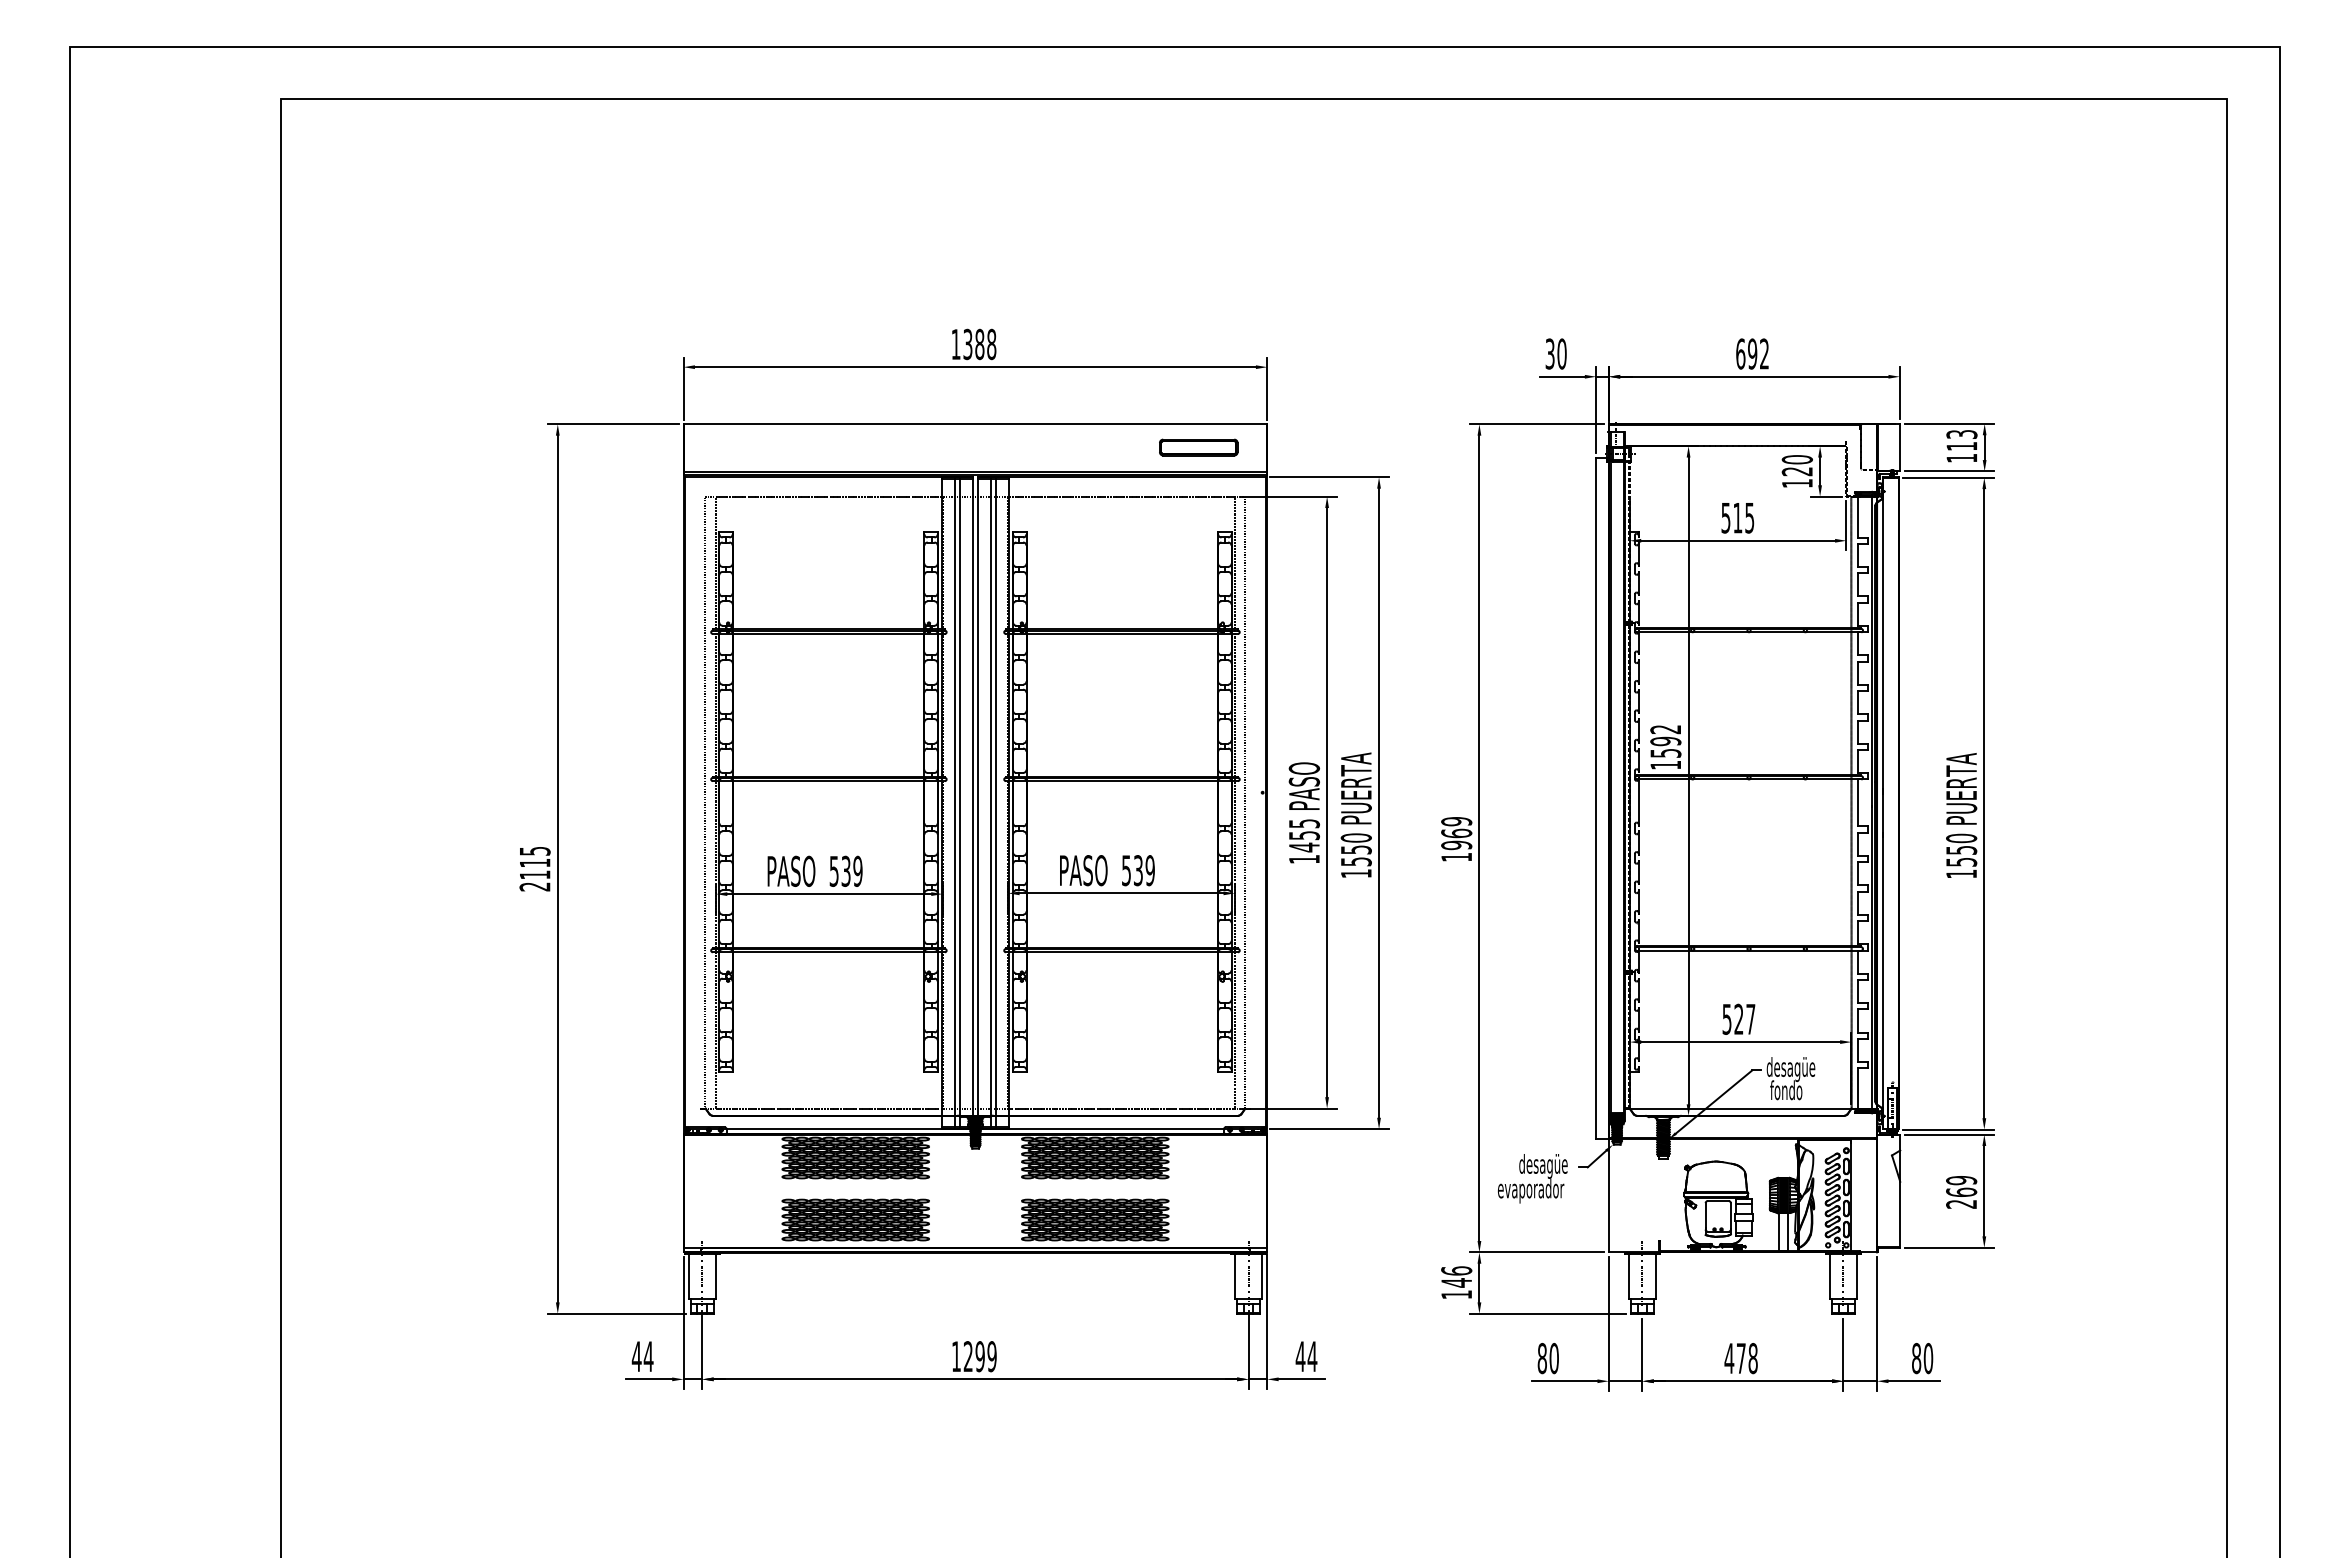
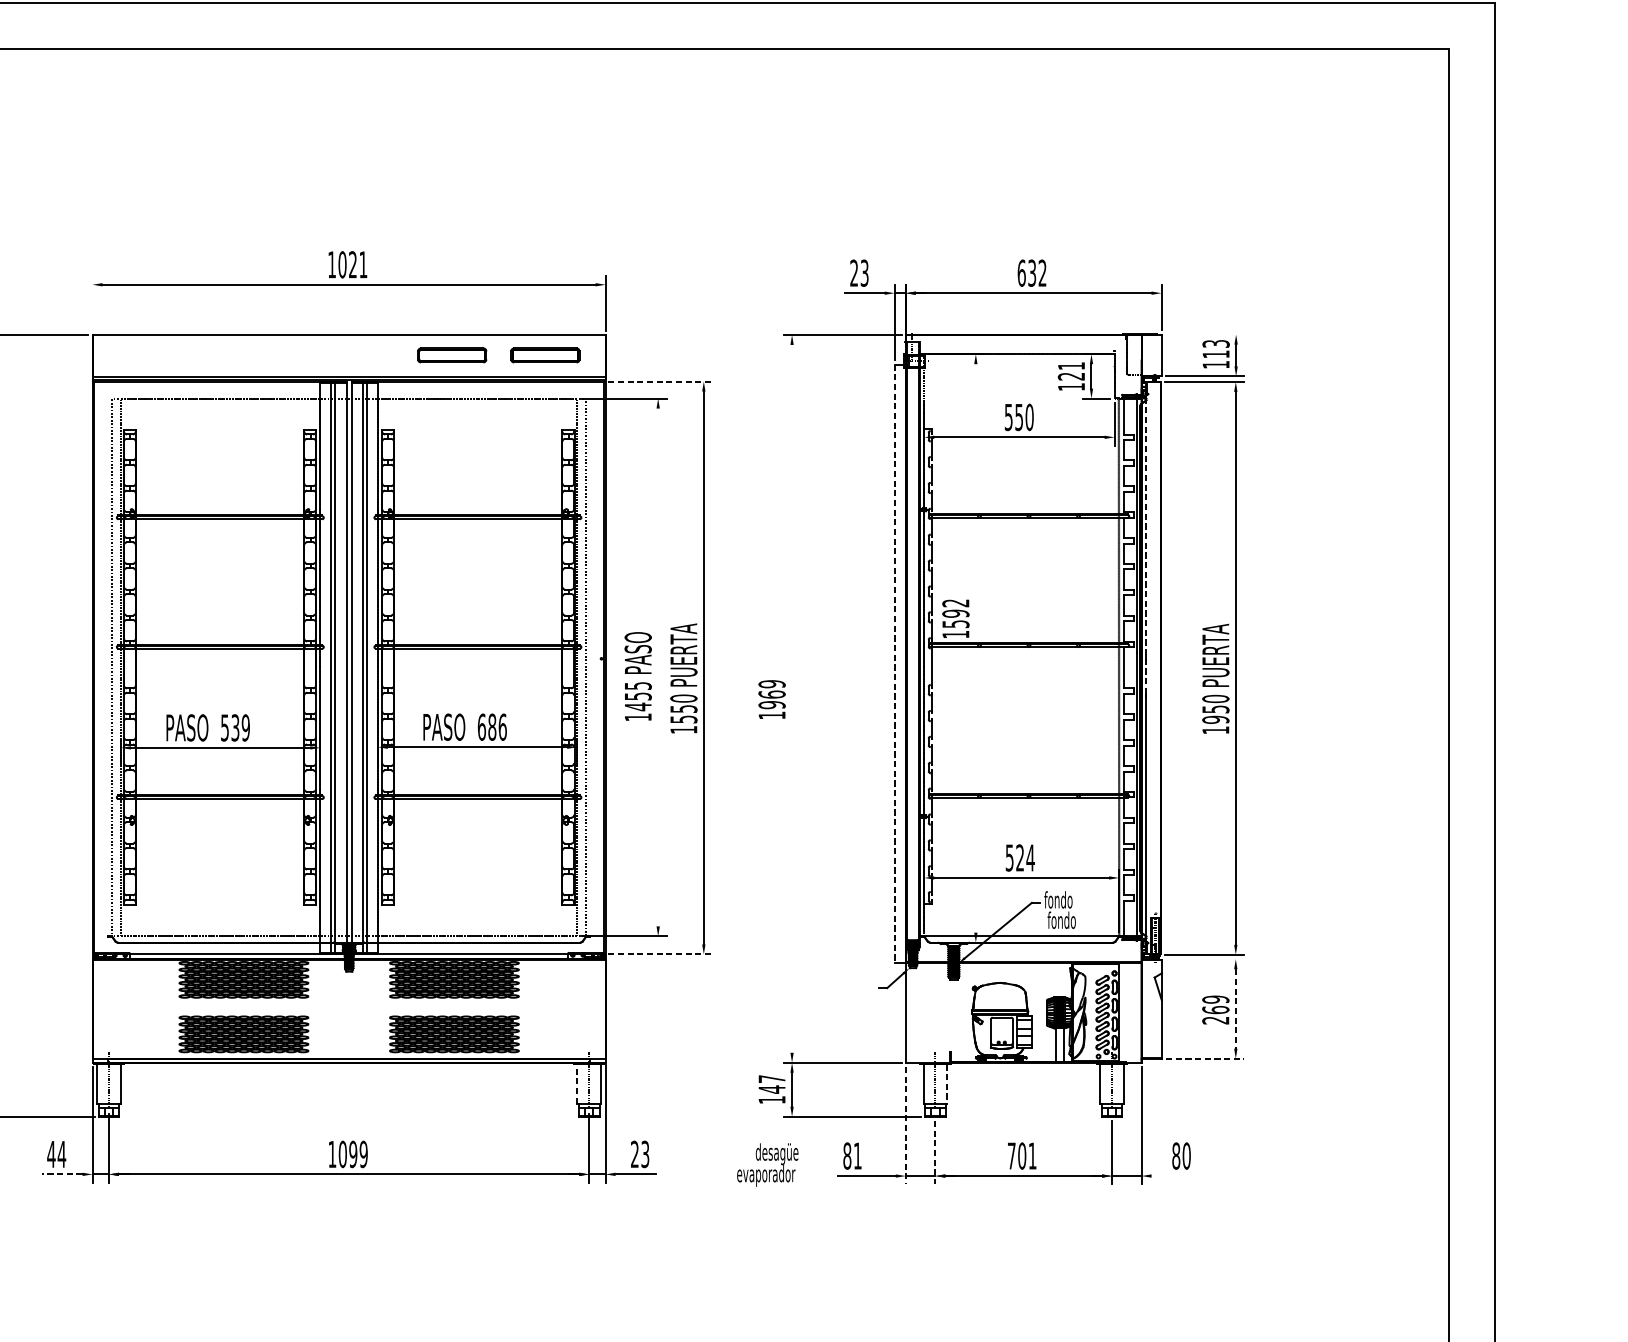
text: (979, 344) -> (352, 264), 1388 -> 1021
text: (1555, 353) -> (858, 272), 30 -> 23
text: (1752, 353) -> (1032, 272), 692 -> 632
line: (683, 388) -> (92, 303), removed
line: (1949, 423) -> (1205, 334), removed
part: (1092, 447) -> (451, 355), added
text: (1796, 459) -> (1070, 365), 120 -> 121
line: (1329, 477) -> (660, 381), solid -> dashed
text: (1743, 517) -> (1024, 416), 515 -> 550
line: (1882, 662) -> (1146, 544), solid -> dashed
line: (1688, 780) -> (975, 648), removed
line: (1596, 798) -> (894, 663), solid -> dashed
line: (1327, 802) -> (658, 667), removed
line: (1479, 838) -> (792, 699), removed
text: (1961, 861) -> (1215, 719), 1550 -> 1950
text: (1138, 870) -> (492, 727), 539 -> 686
text: (1750, 1019) -> (1030, 858), 527 -> 524
text: (1790, 1069) -> (1065, 902), desagüe -> fondo
line: (1329, 1129) -> (660, 954), solid -> dashed
line: (1948, 1134) -> (1204, 959), removed
text: (1532, 1178) -> (767, 1164), moved
line: (1984, 1191) -> (1235, 1009), solid -> dashed
line: (1949, 1247) -> (1205, 1058), solid -> dashed
text: (1456, 1270) -> (771, 1078), 146 -> 147
line: (1235, 1276) -> (577, 1083), solid -> dashed
line: (1655, 1277) -> (946, 1084), solid -> dashed
line: (1608, 1323) -> (905, 1125), solid -> dashed
line: (1642, 1355) -> (935, 1153), solid -> dashed
text: (968, 1356) -> (343, 1154), 1299 -> 1099
text: (1306, 1356) -> (640, 1154), 44 -> 23
text: (1553, 1358) -> (857, 1156), 80 -> 81
text: (1740, 1358) -> (1021, 1156), 478 -> 701
line: (648, 1379) -> (61, 1174), solid -> dashed
line: (1913, 1381) -> (1173, 1176), removed

